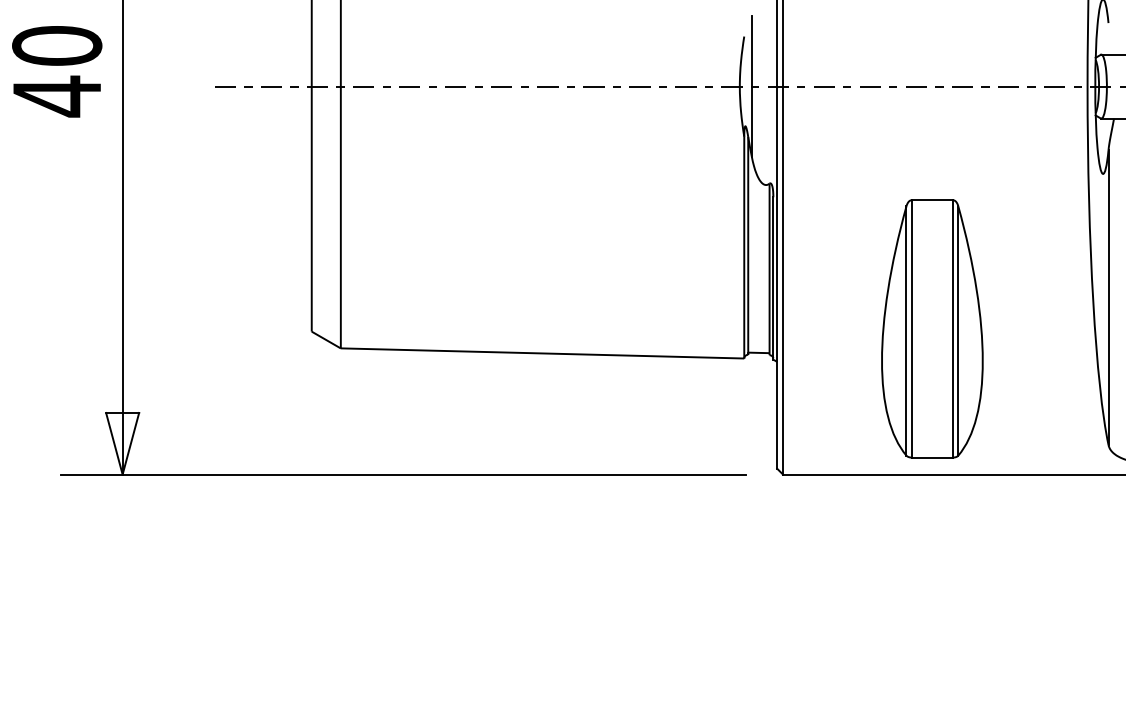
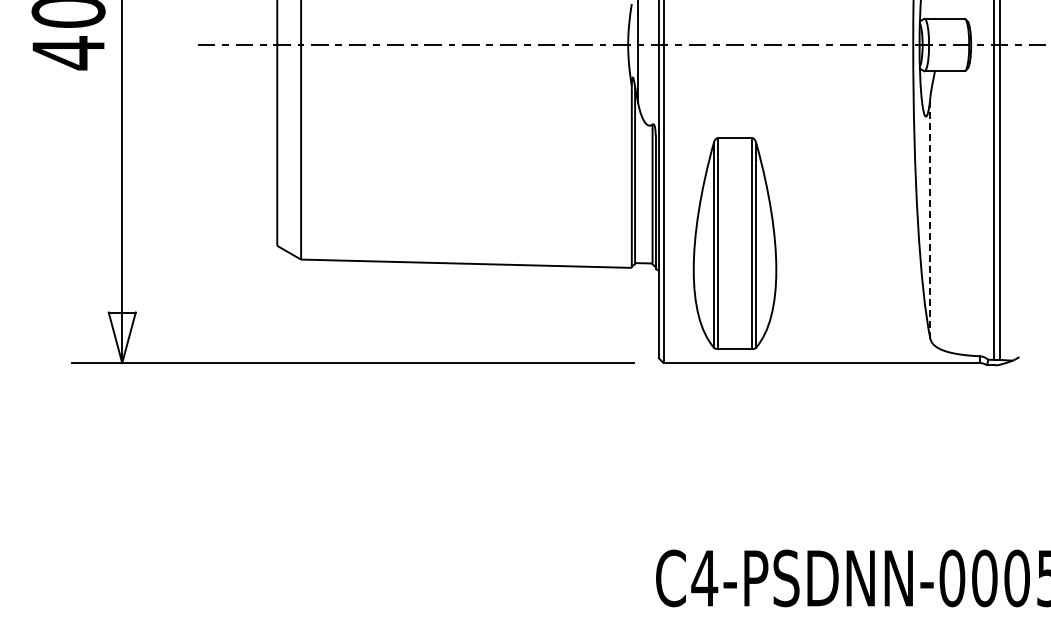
line: (1108, 298) -> (930, 218), solid -> dashed
part: (931, 328) -> (734, 243), moved

